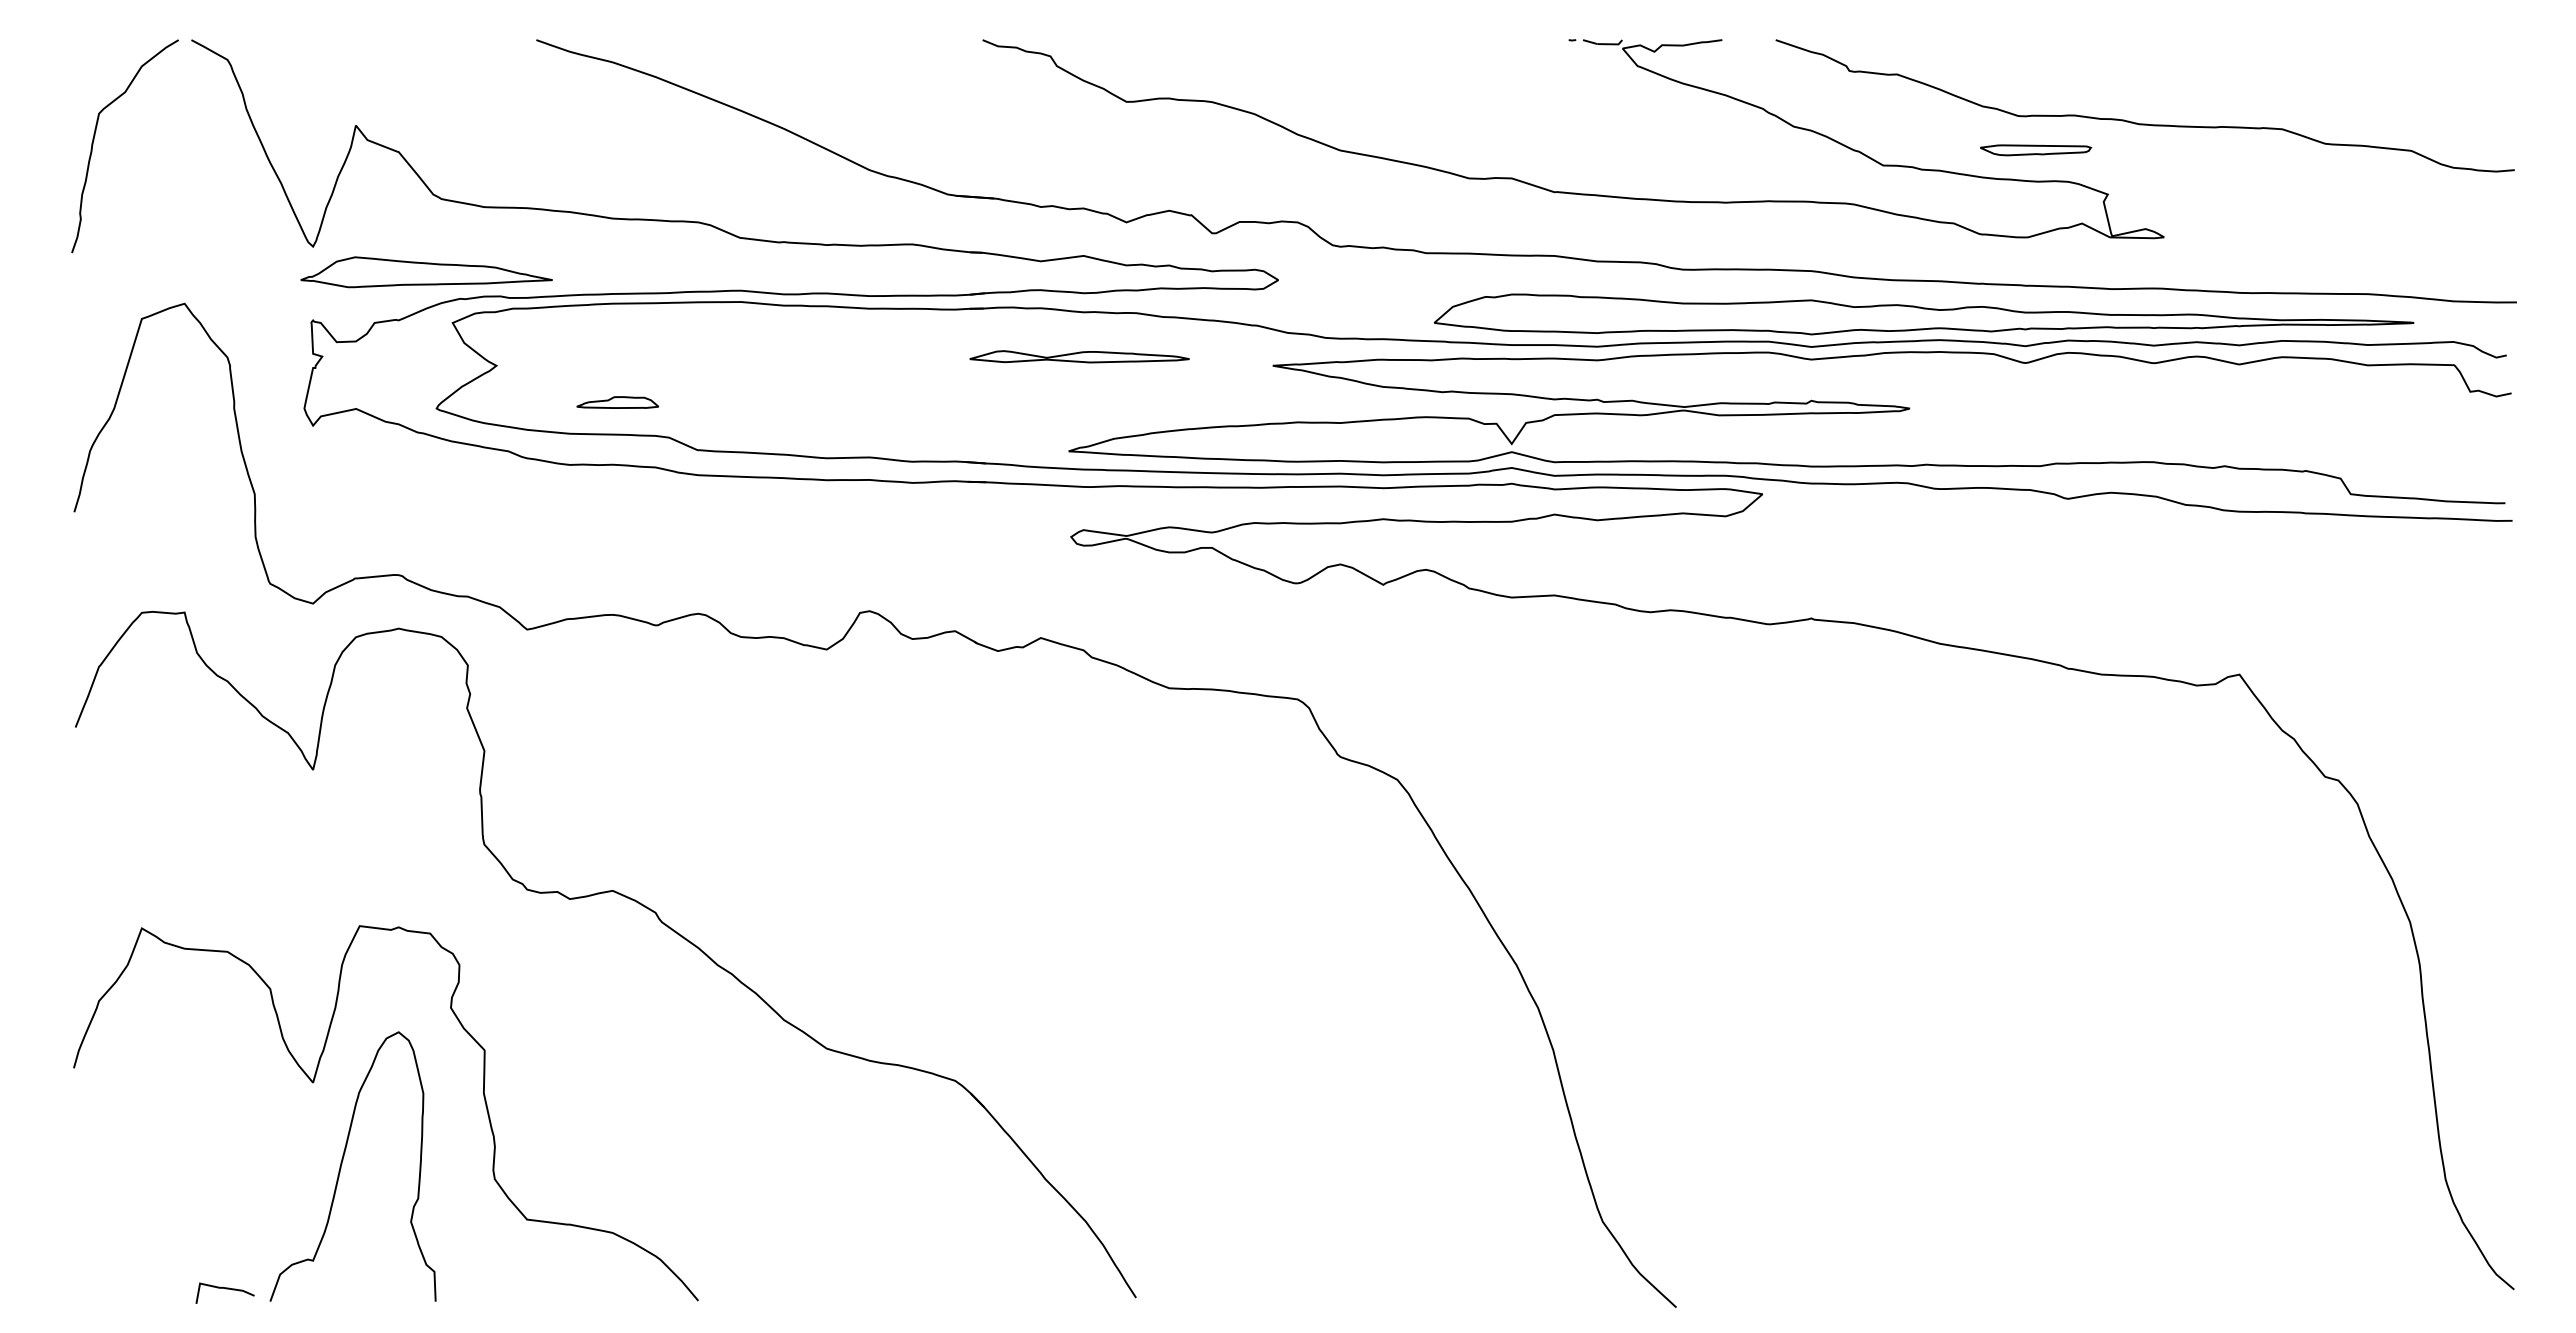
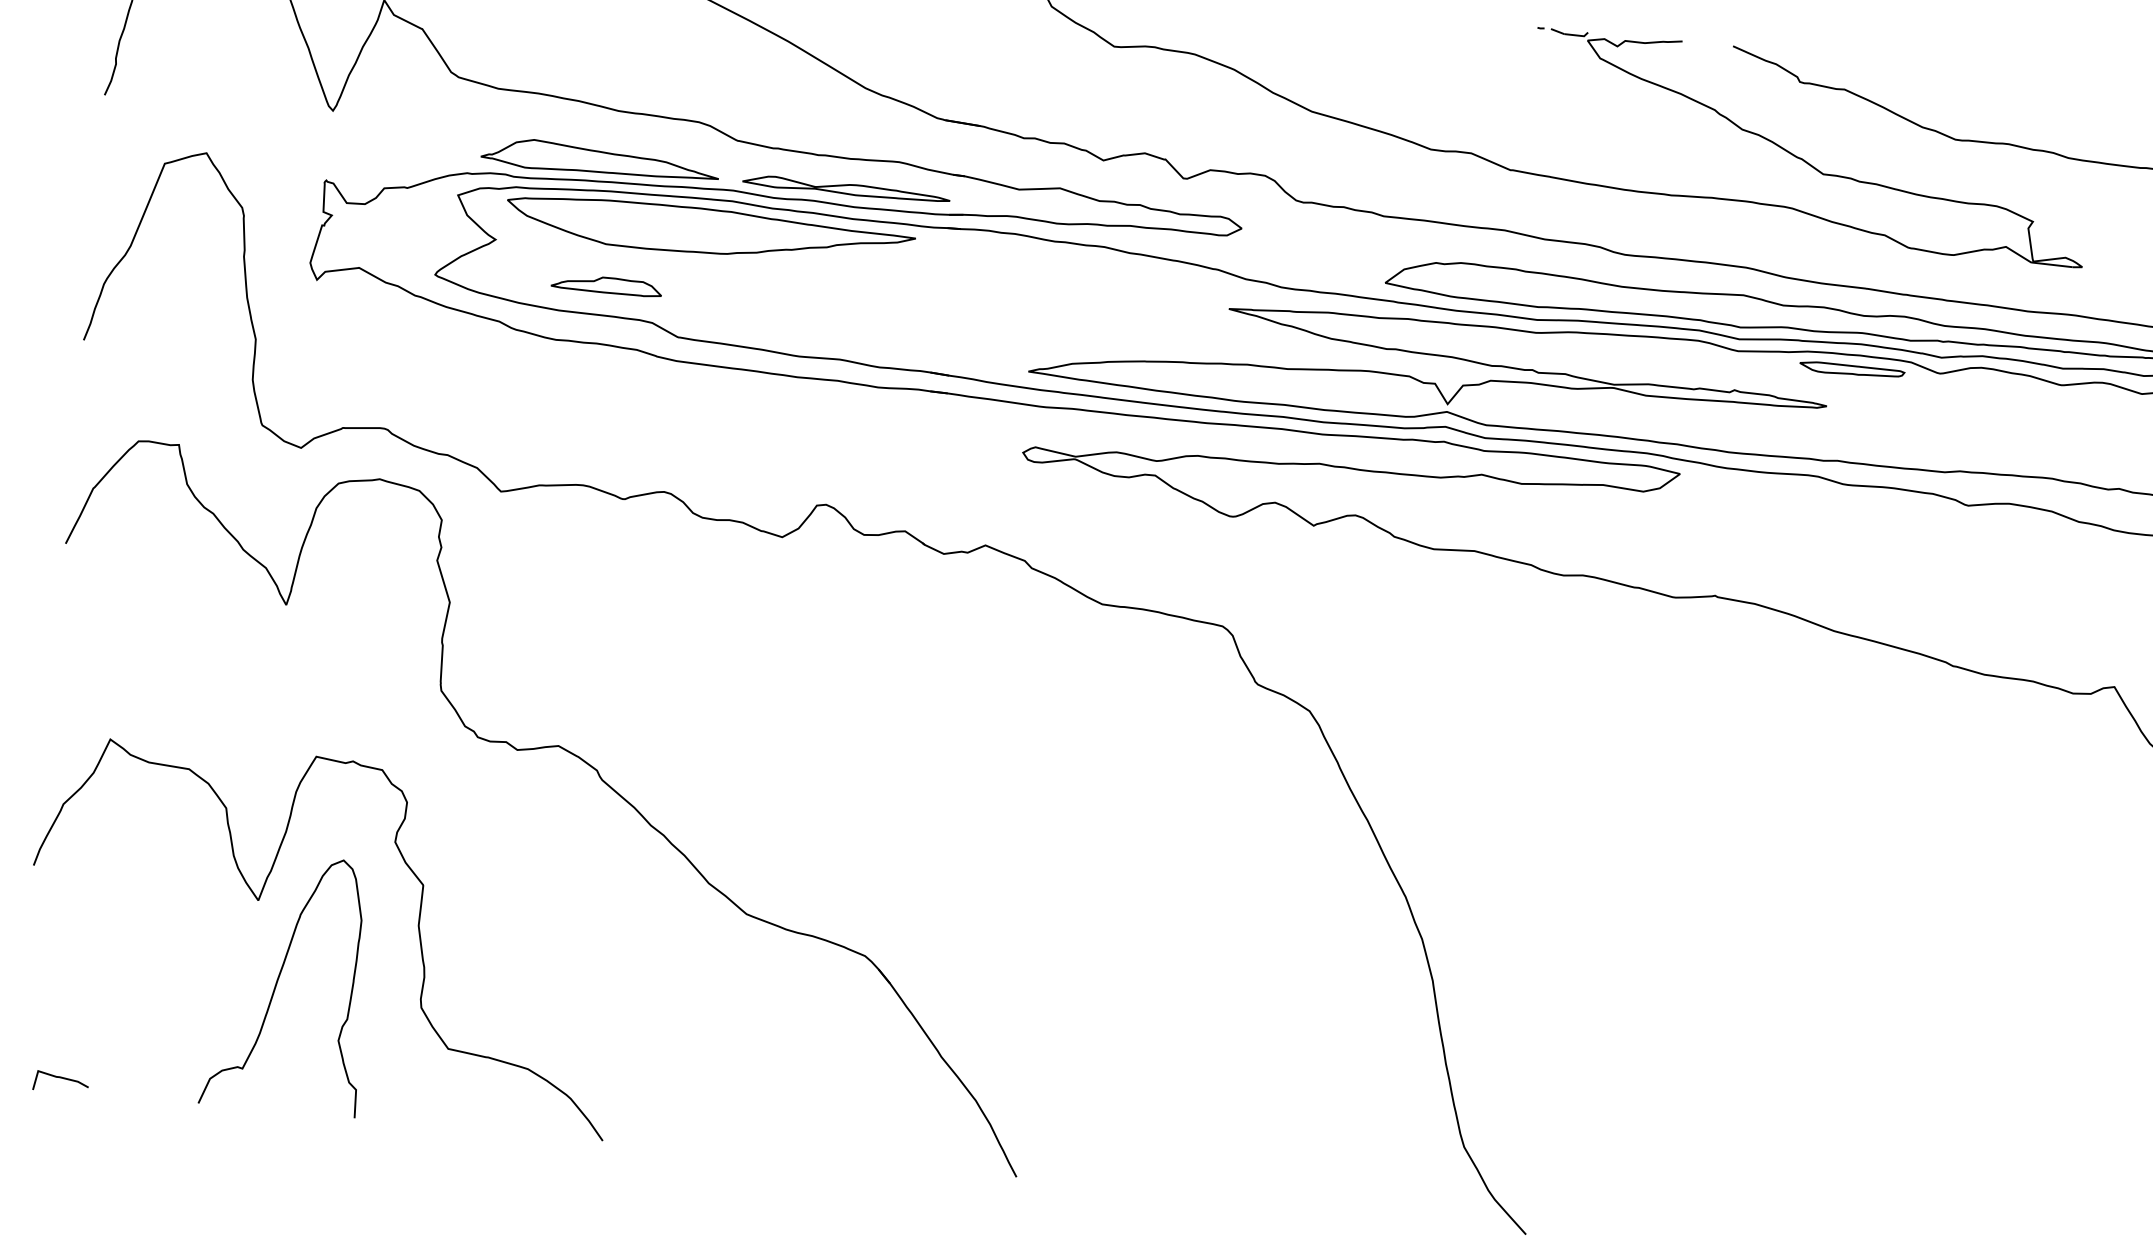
part: (2036, 150) -> (1852, 370), moved
part: (426, 272) -> (600, 160), moved
part: (720, 336) -> (709, 232), added
part: (1079, 356) -> (846, 188), moved
part: (617, 402) -> (606, 285), size x1.43
curve: (225, 1289) -> (61, 1078), moved

